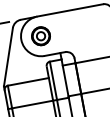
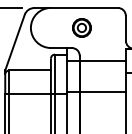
part: (40, 35) -> (81, 27), moved

